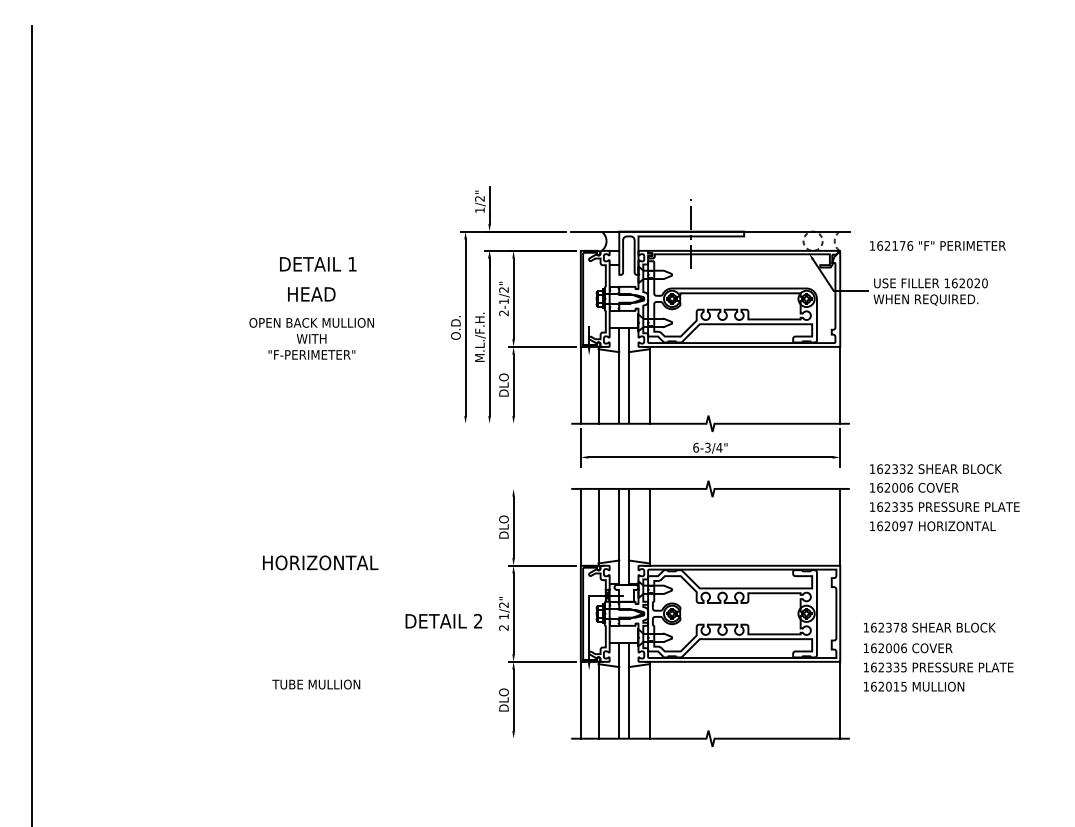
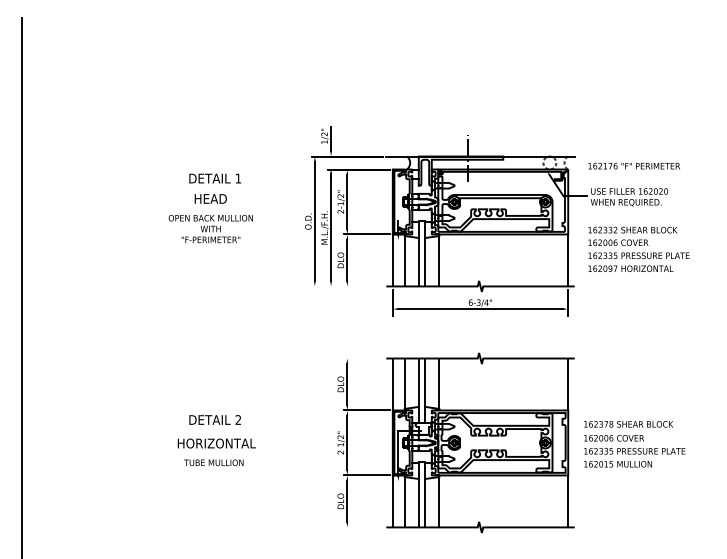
text: (944, 497) -> (638, 249), moved
text: (320, 562) -> (216, 443), moved
part: (673, 613) -> (455, 442), moved
text: (442, 620) -> (214, 419), moved

